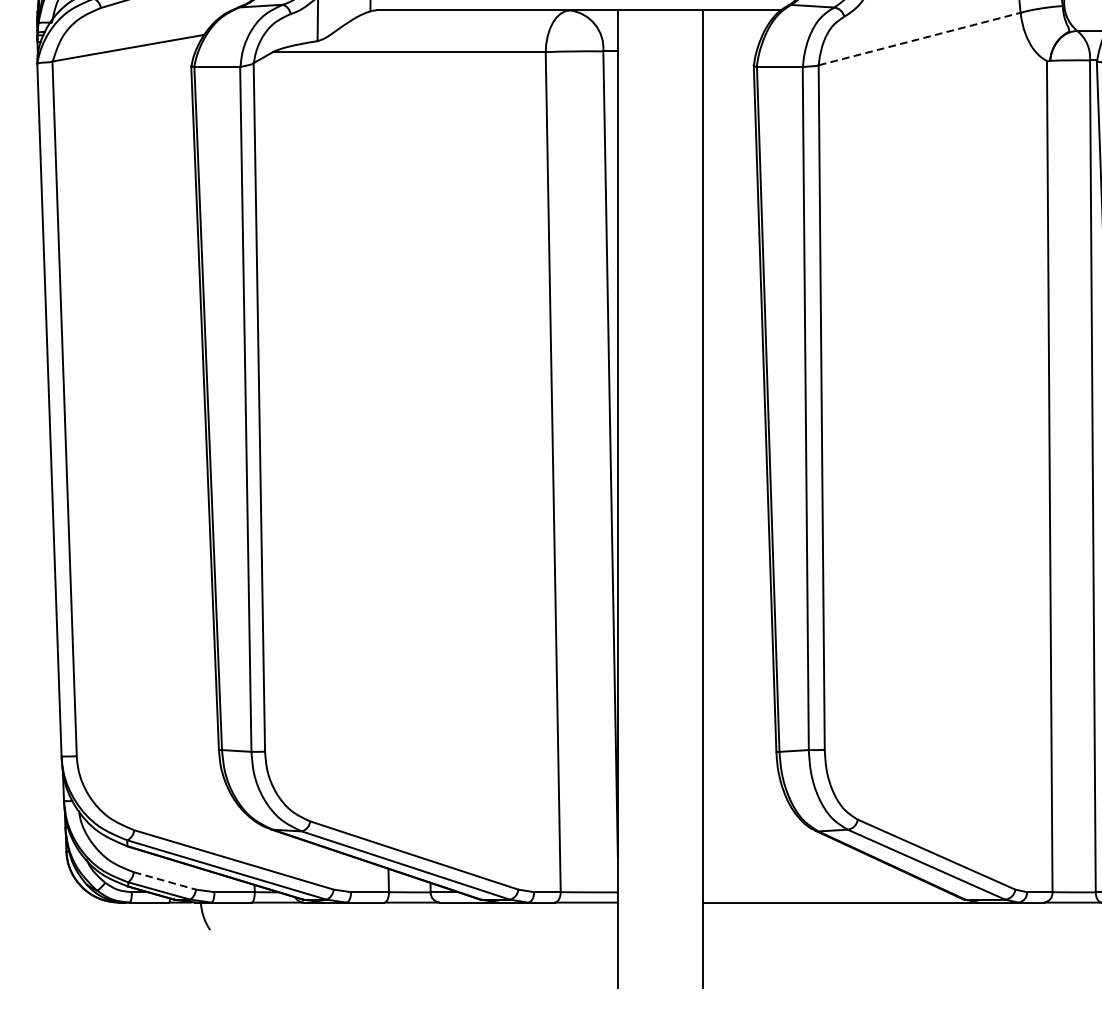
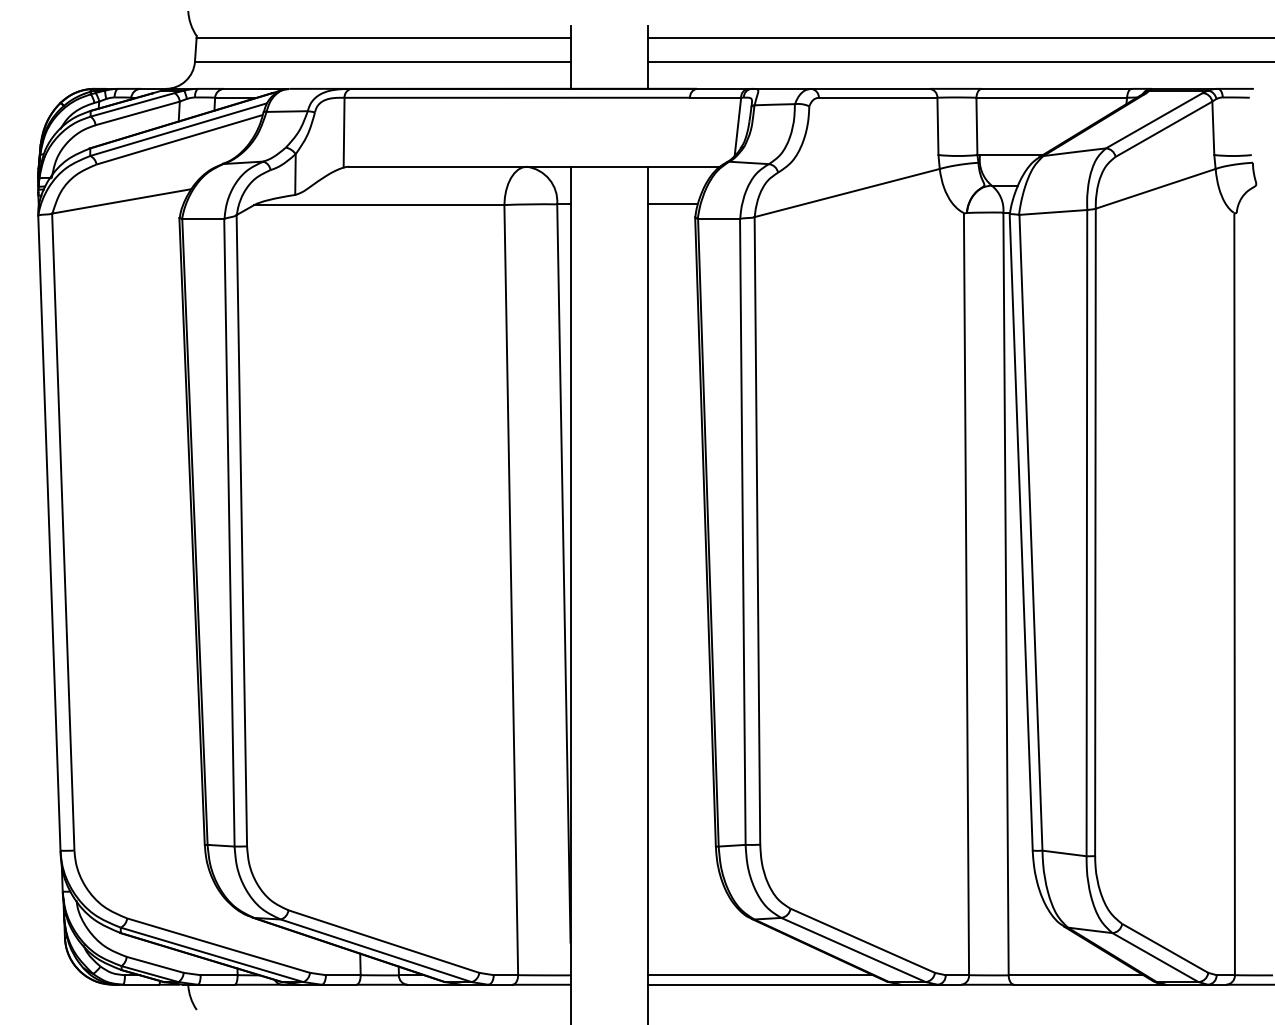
line: (919, 39) -> (847, 193), dashed -> solid
line: (729, 51) -> (672, 204), added
line: (165, 880) -> (155, 964), dashed -> solid
line: (825, 892) -> (760, 975), added

